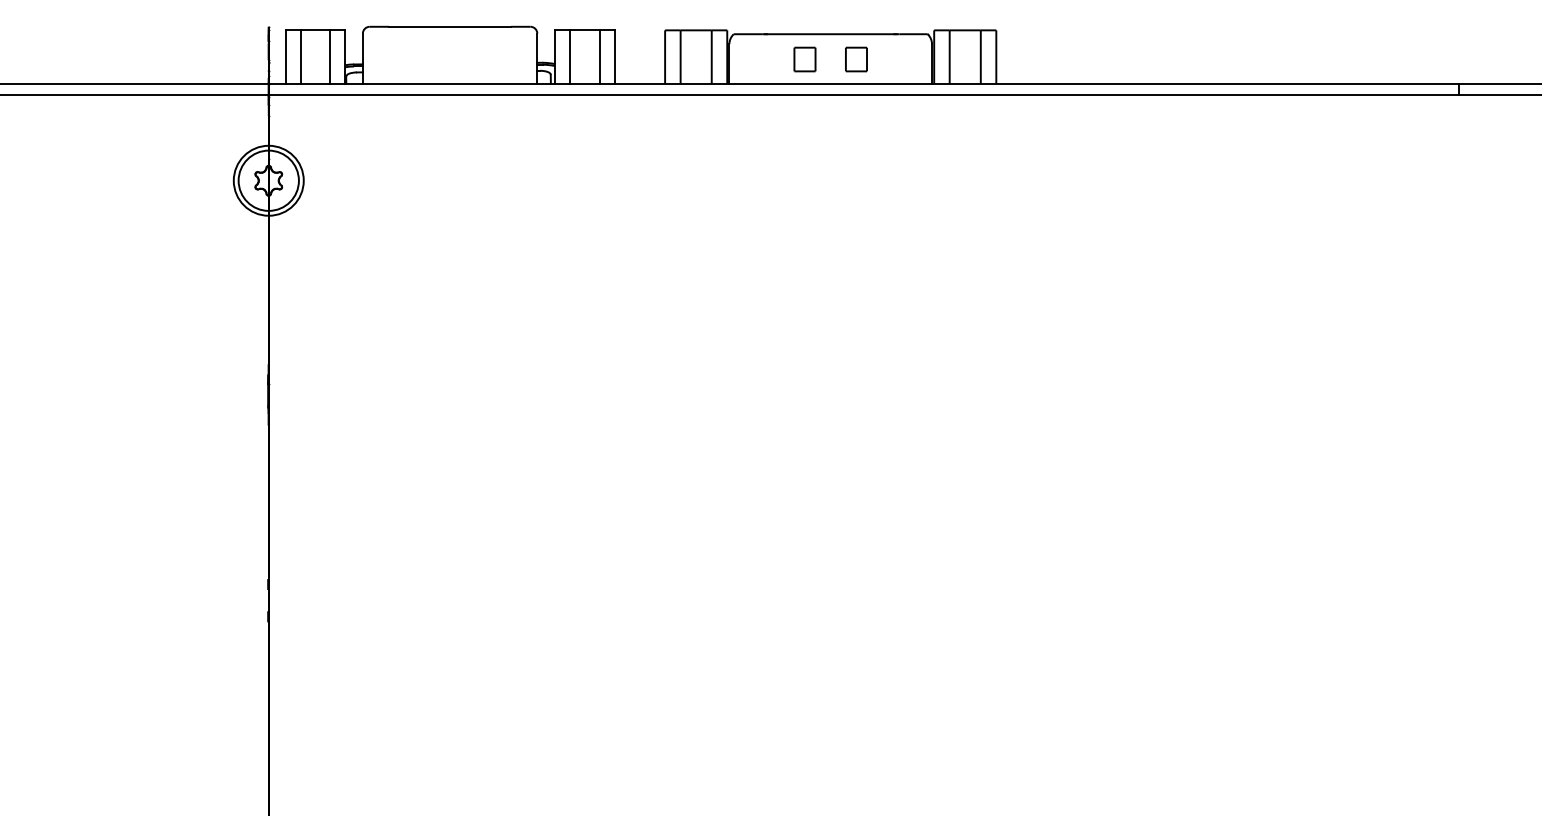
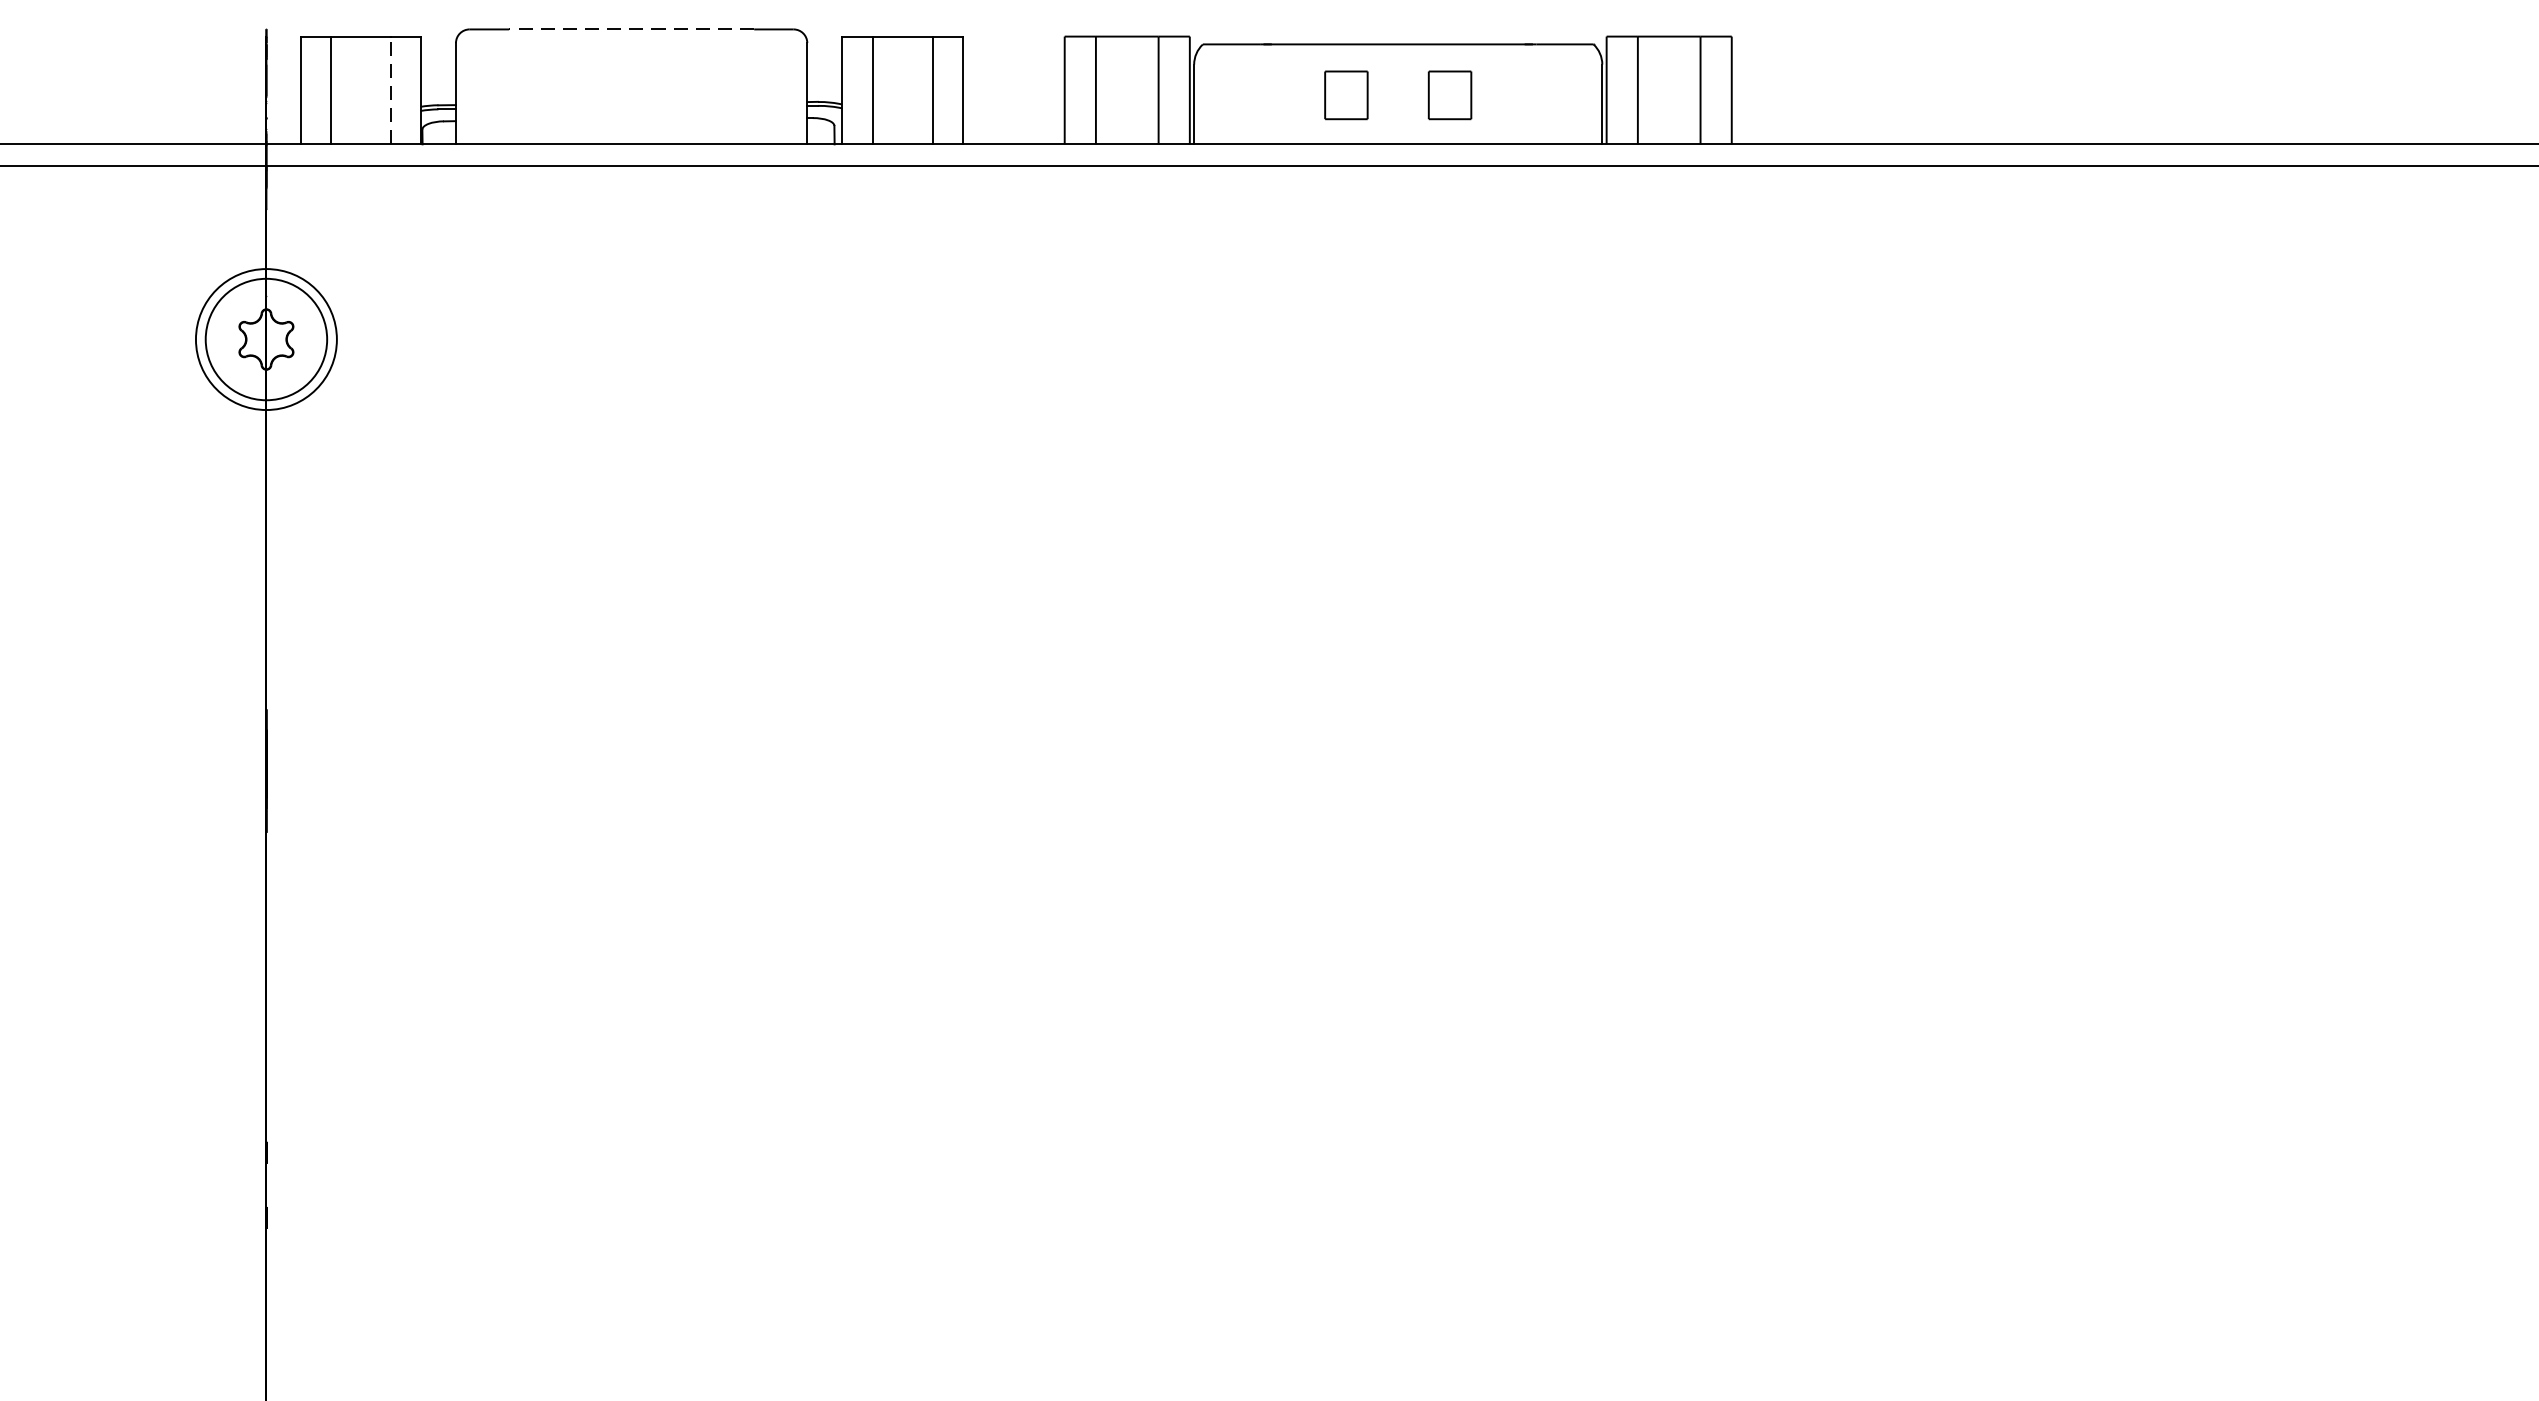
line: (450, 26) -> (632, 28), solid -> dashed
line: (330, 57) -> (390, 91), solid -> dashed

